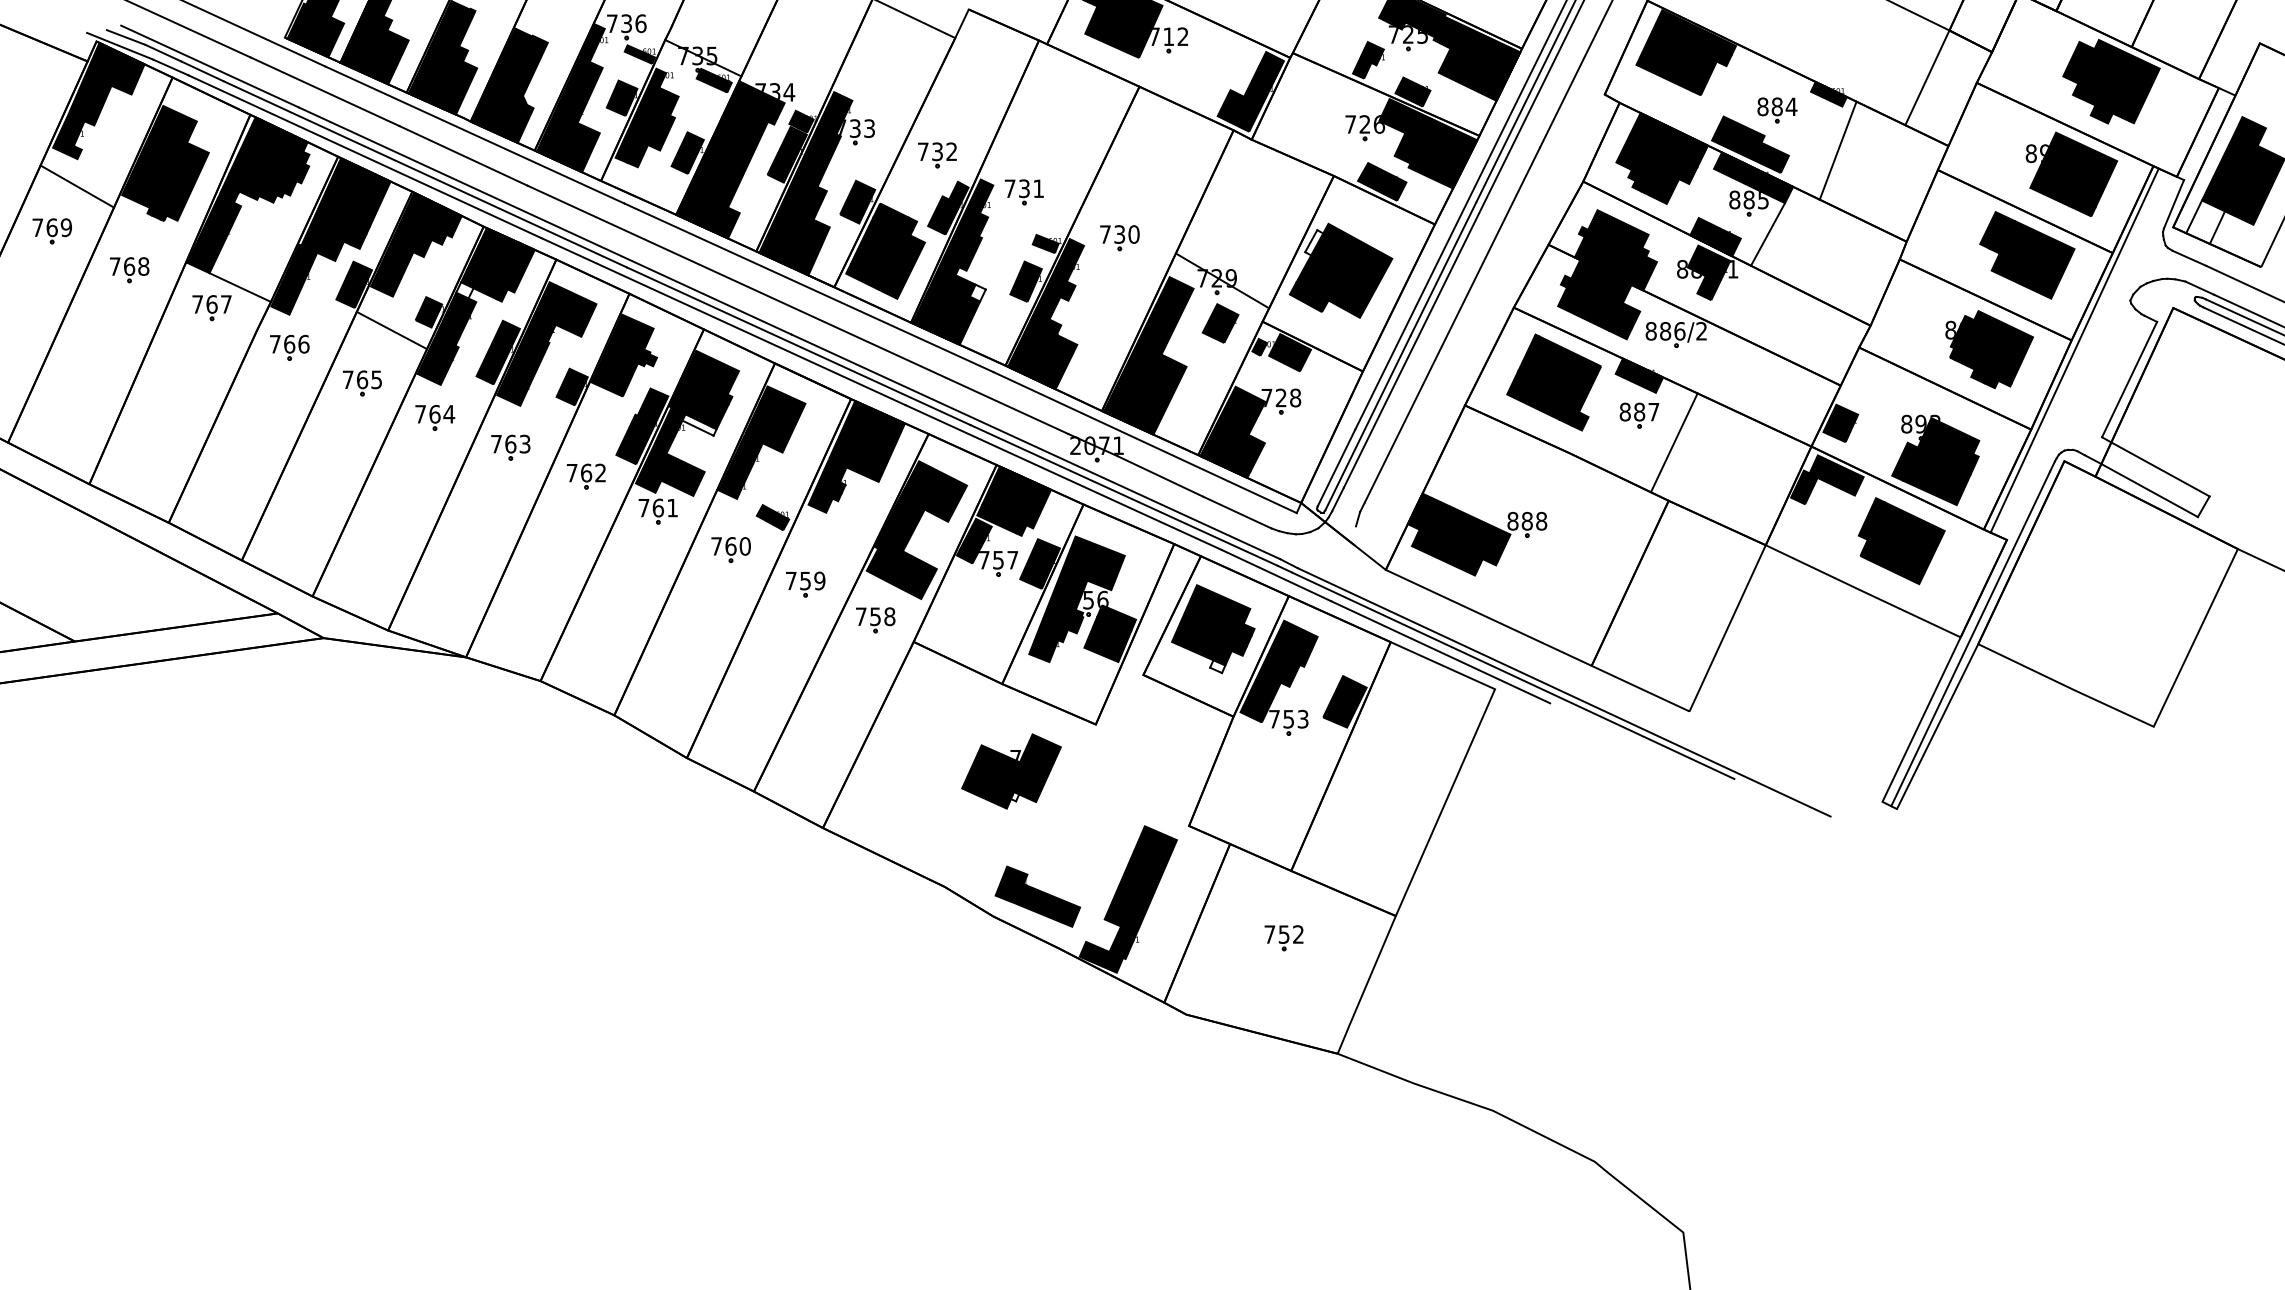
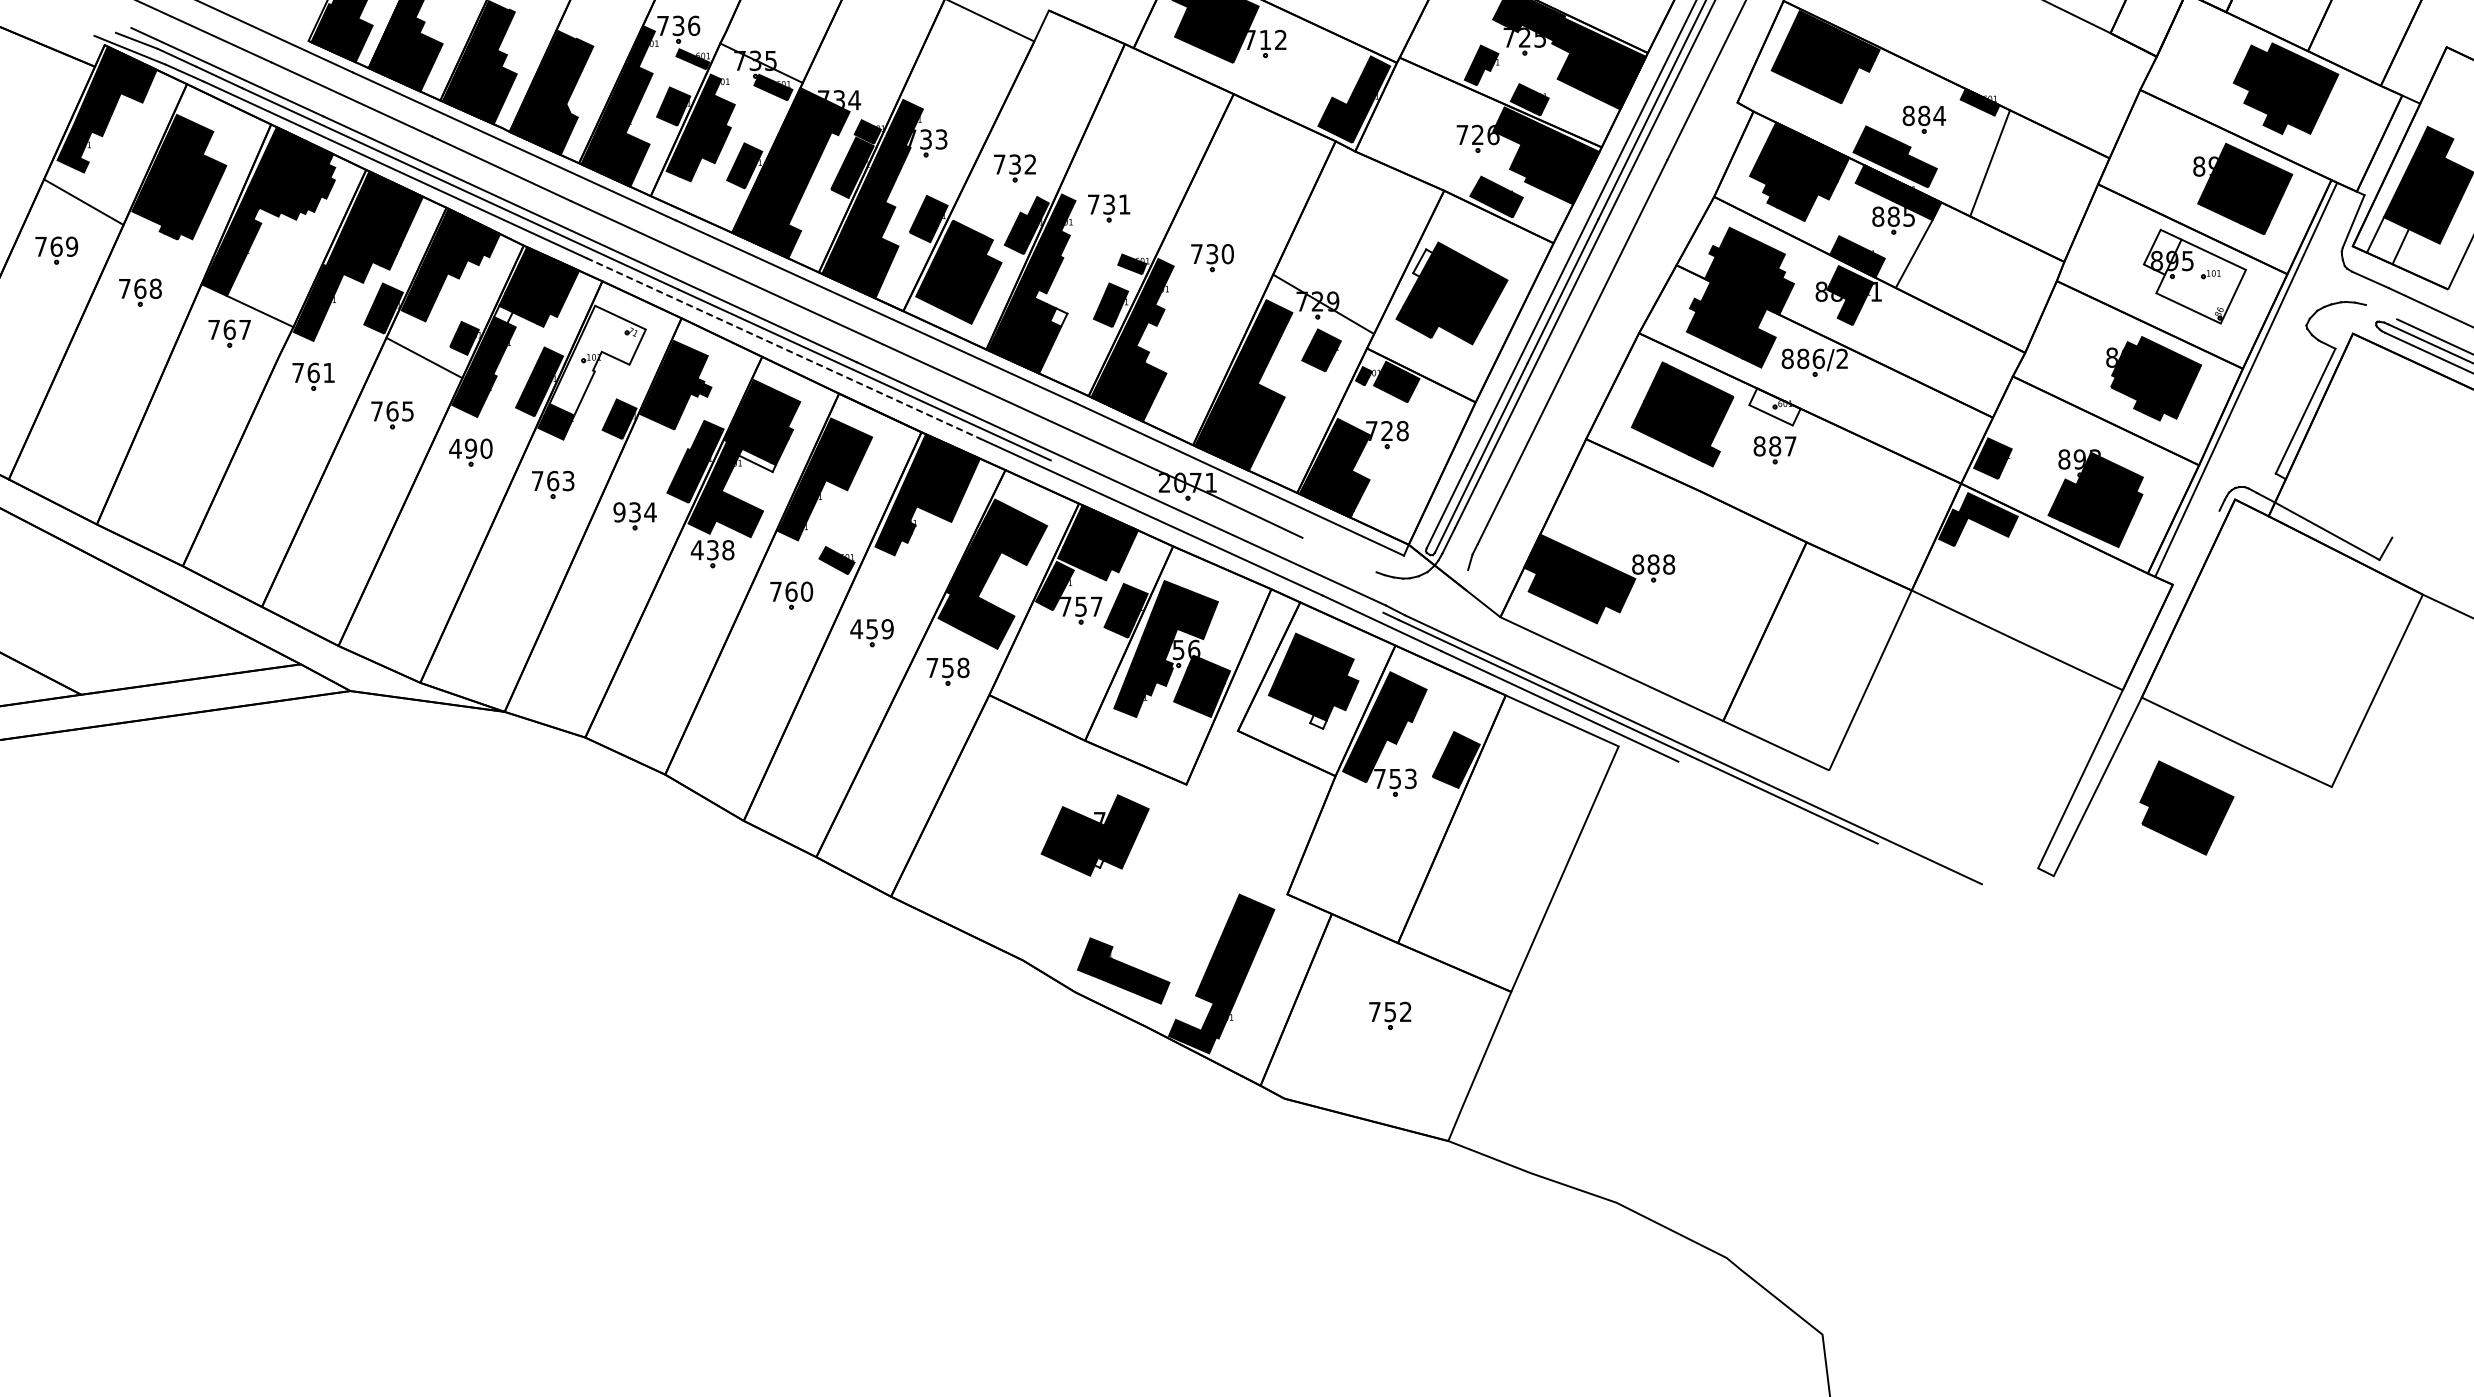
line: (1927, 77) -> (2086, 84), removed
fill: (2026, 255) -> (2194, 276), removed
line: (2199, 288) -> (2381, 312), removed
line: (723, 321) -> (783, 348), solid -> dashed
fill: (551, 332) -> (597, 360), removed
text: (304, 343) -> (329, 372), 766 -> 761
fill: (1638, 375) -> (1774, 406), removed
text: (434, 414) -> (470, 448), 764 -> 490
line: (1674, 442) -> (1812, 479), removed
line: (2159, 469) -> (2338, 508), removed
text: (585, 473) -> (634, 512), 762 -> 934
line: (1123, 495) -> (1216, 536), removed
text: (658, 508) -> (712, 550), 761 -> 438
line: (1237, 511) -> (1339, 554), removed
part: (1901, 540) -> (2186, 807), moved
text: (791, 581) -> (856, 629), 759 -> 459
line: (1970, 638) -> (2133, 691), removed

